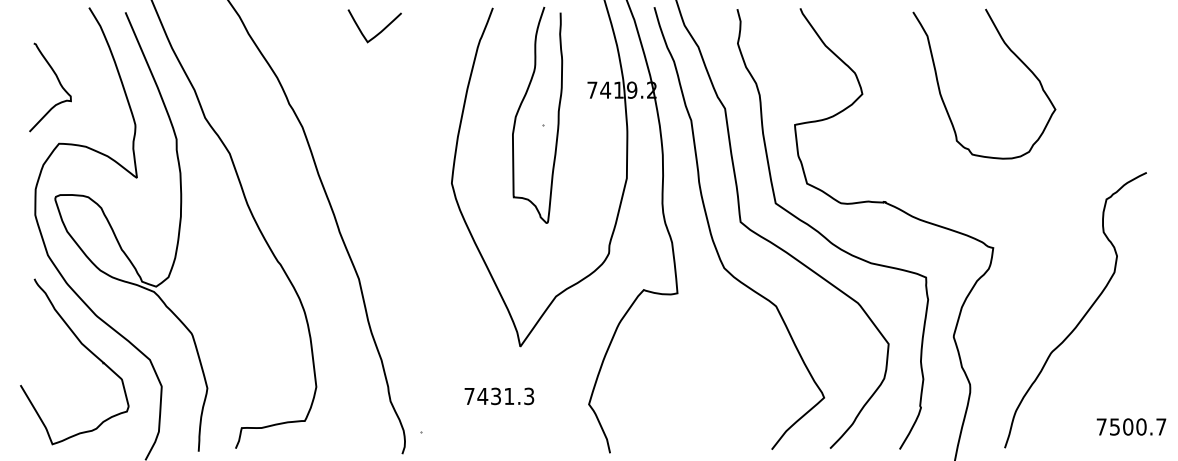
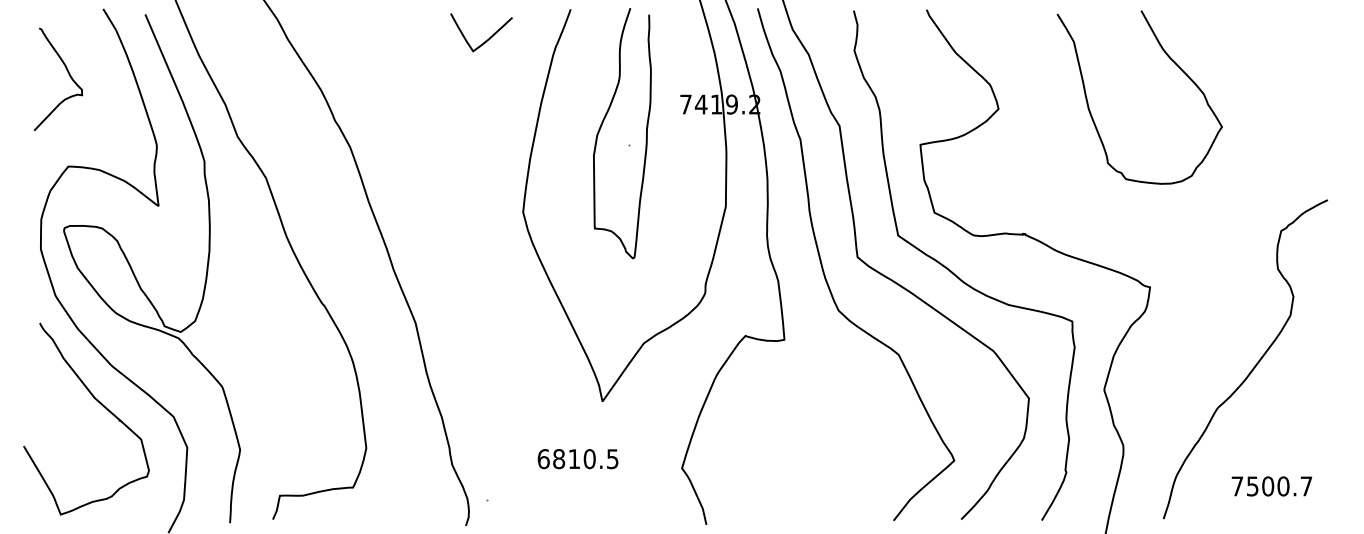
curve: (378, 32) -> (485, 40), moved
curve: (58, 82) -> (67, 73), moved
text: (499, 396) -> (578, 459), 7431.3 -> 6810.5
text: (1131, 426) -> (1271, 485), moved

